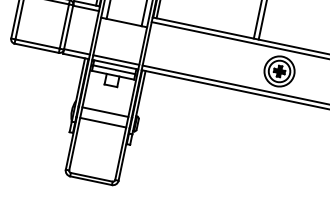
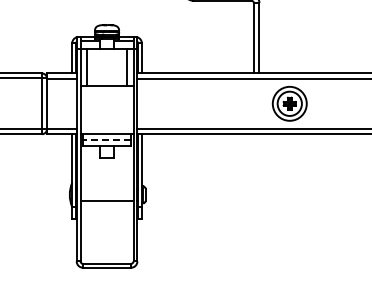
line: (115, 59) -> (106, 128), removed
line: (113, 70) -> (106, 140), solid -> dashed
line: (104, 111) -> (106, 188), removed

